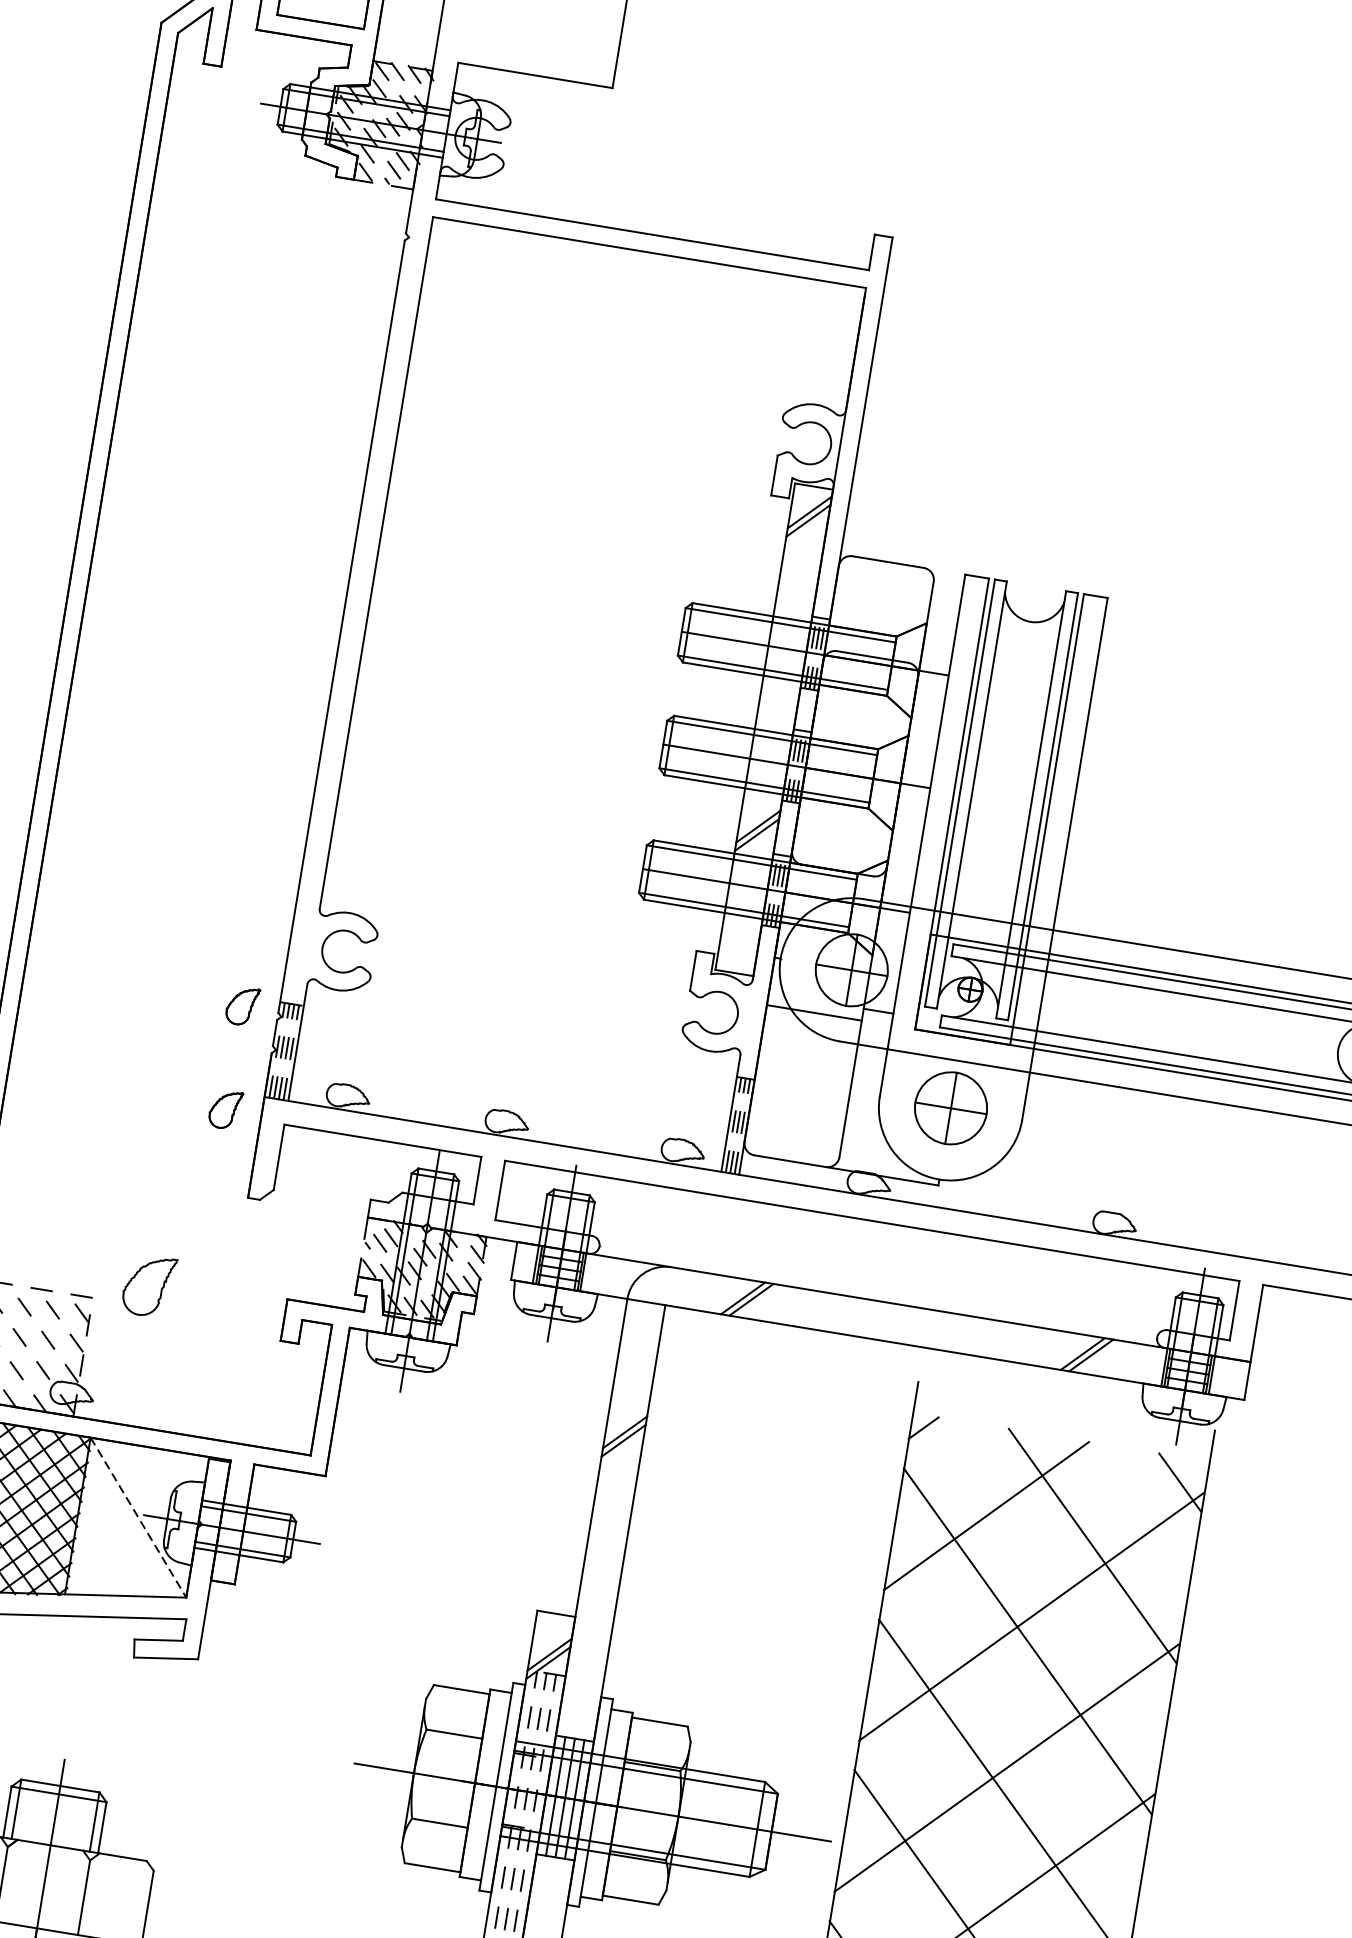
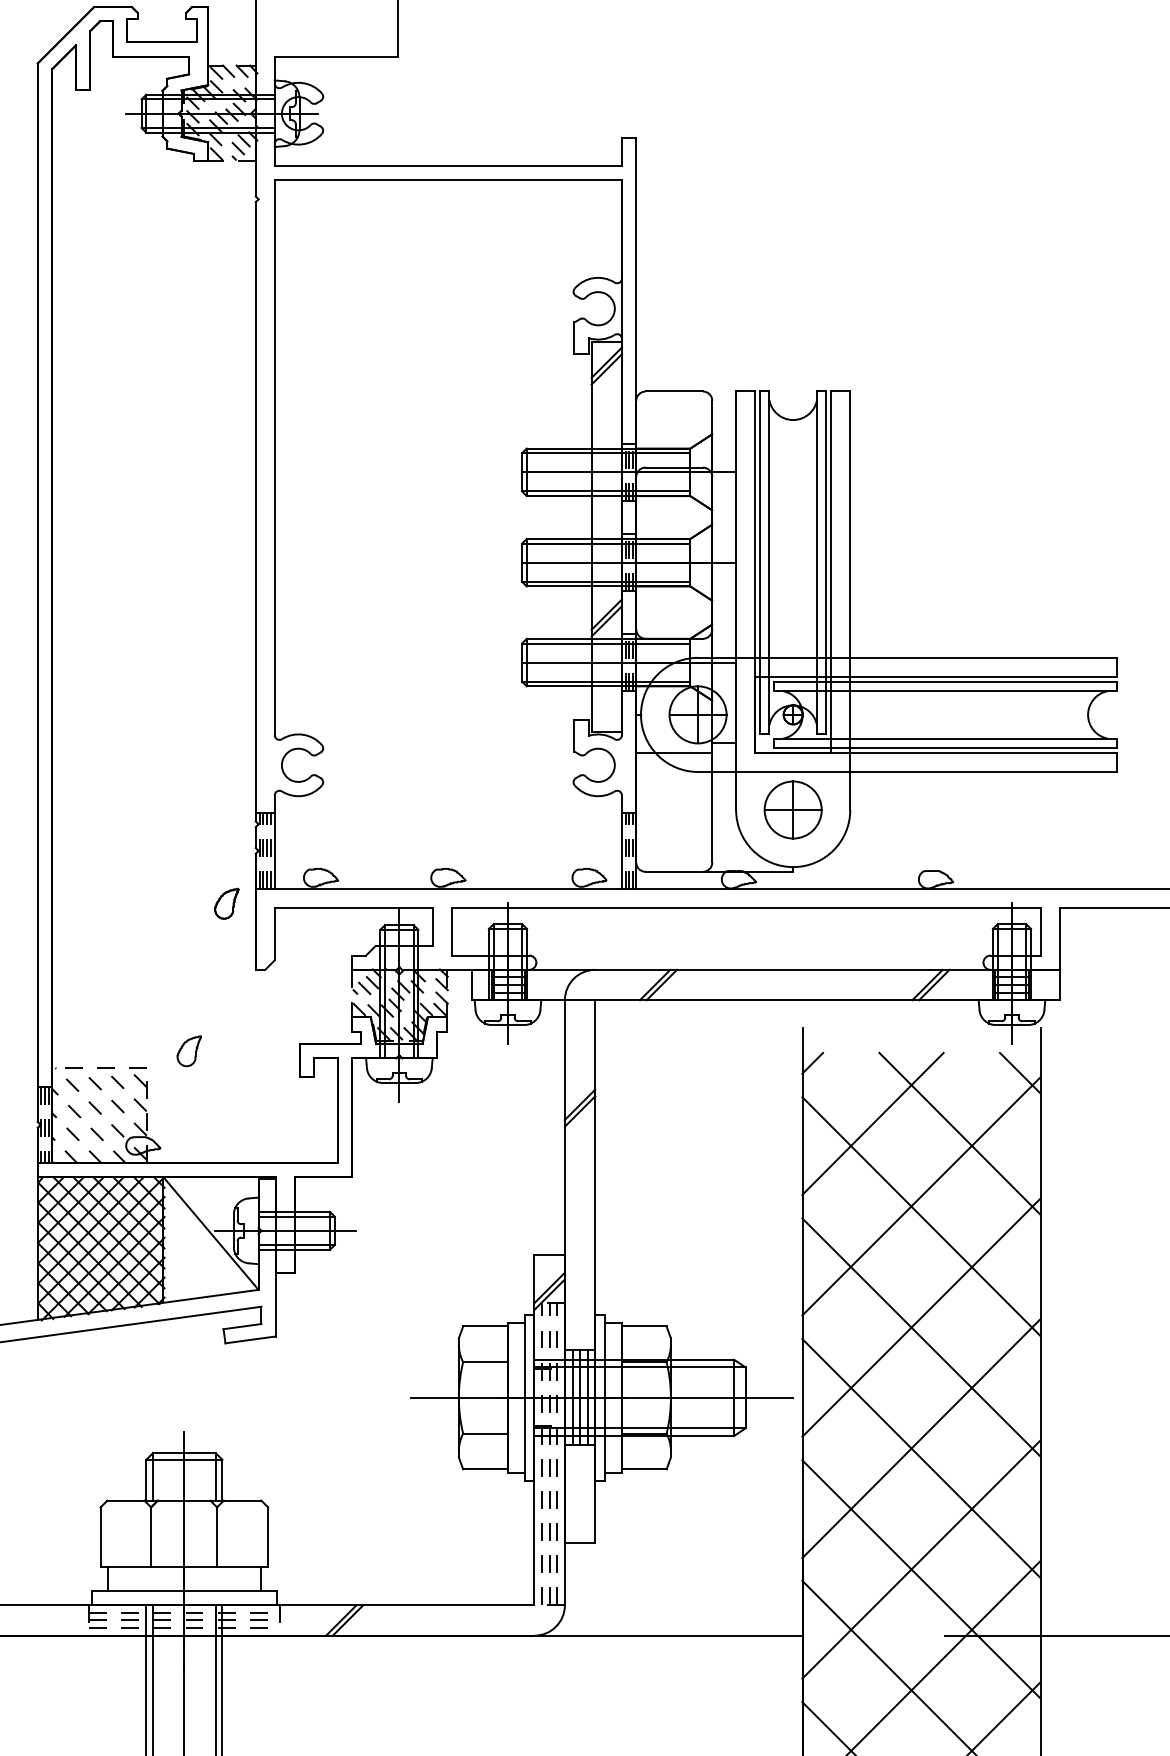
part: (242, 1005) -> (226, 820), removed
part: (147, 1286) -> (188, 1051), size x0.62
line: (139, 1517) -> (211, 1233), dashed -> solid

